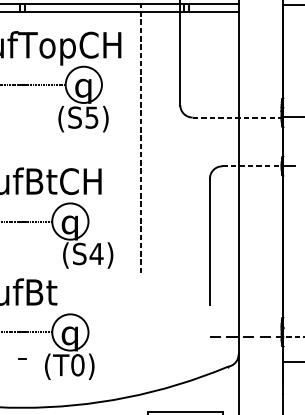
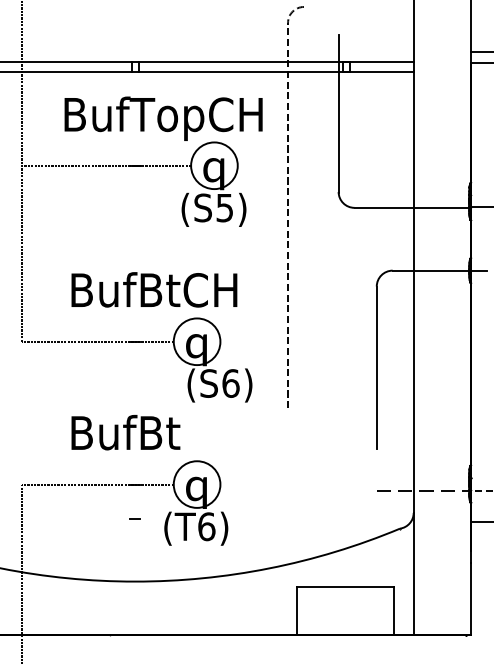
line: (238, 117) -> (413, 207), dashed -> solid
line: (253, 166) -> (432, 270), dashed -> solid
text: (96, 253) -> (230, 383), (S4) -> (S6)
text: (77, 365) -> (206, 526), (T0) -> (T6)

